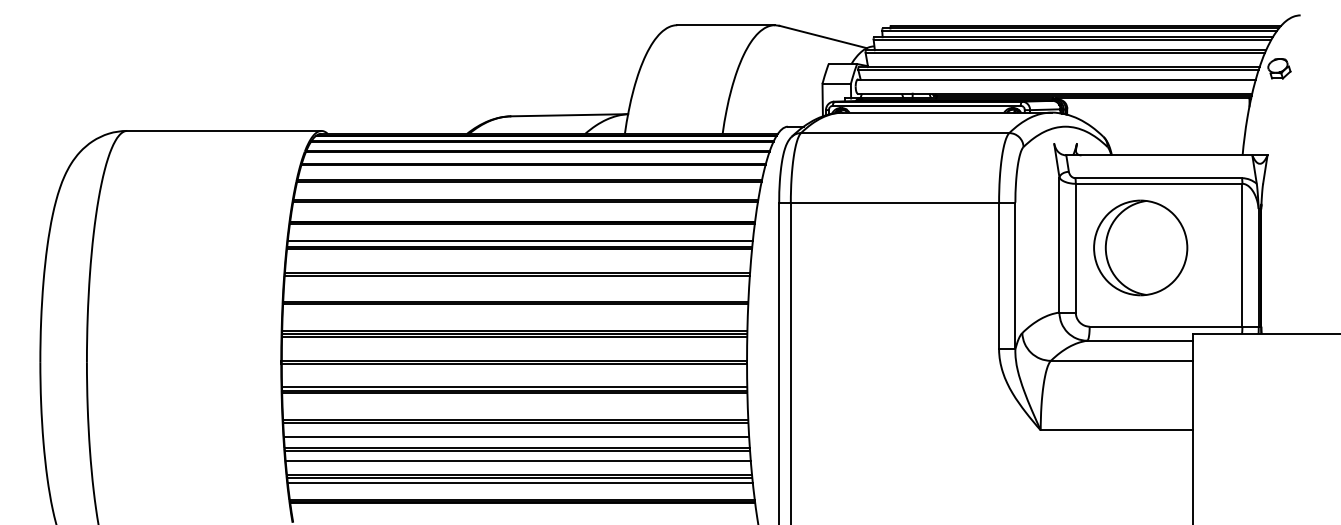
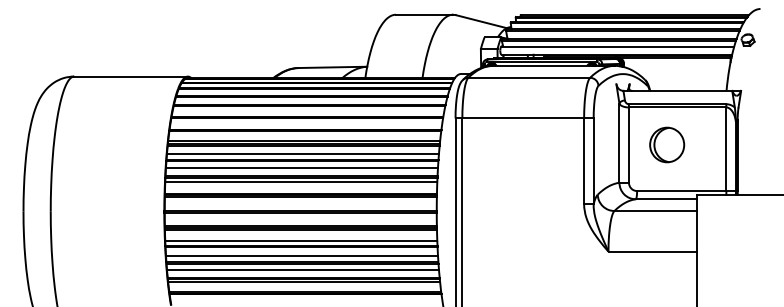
part: (1141, 247) -> (667, 144), size x0.62
line: (517, 262) -> (302, 153), added
line: (517, 286) -> (302, 167), added
line: (515, 312) -> (301, 182), added
line: (515, 412) -> (301, 241), added

